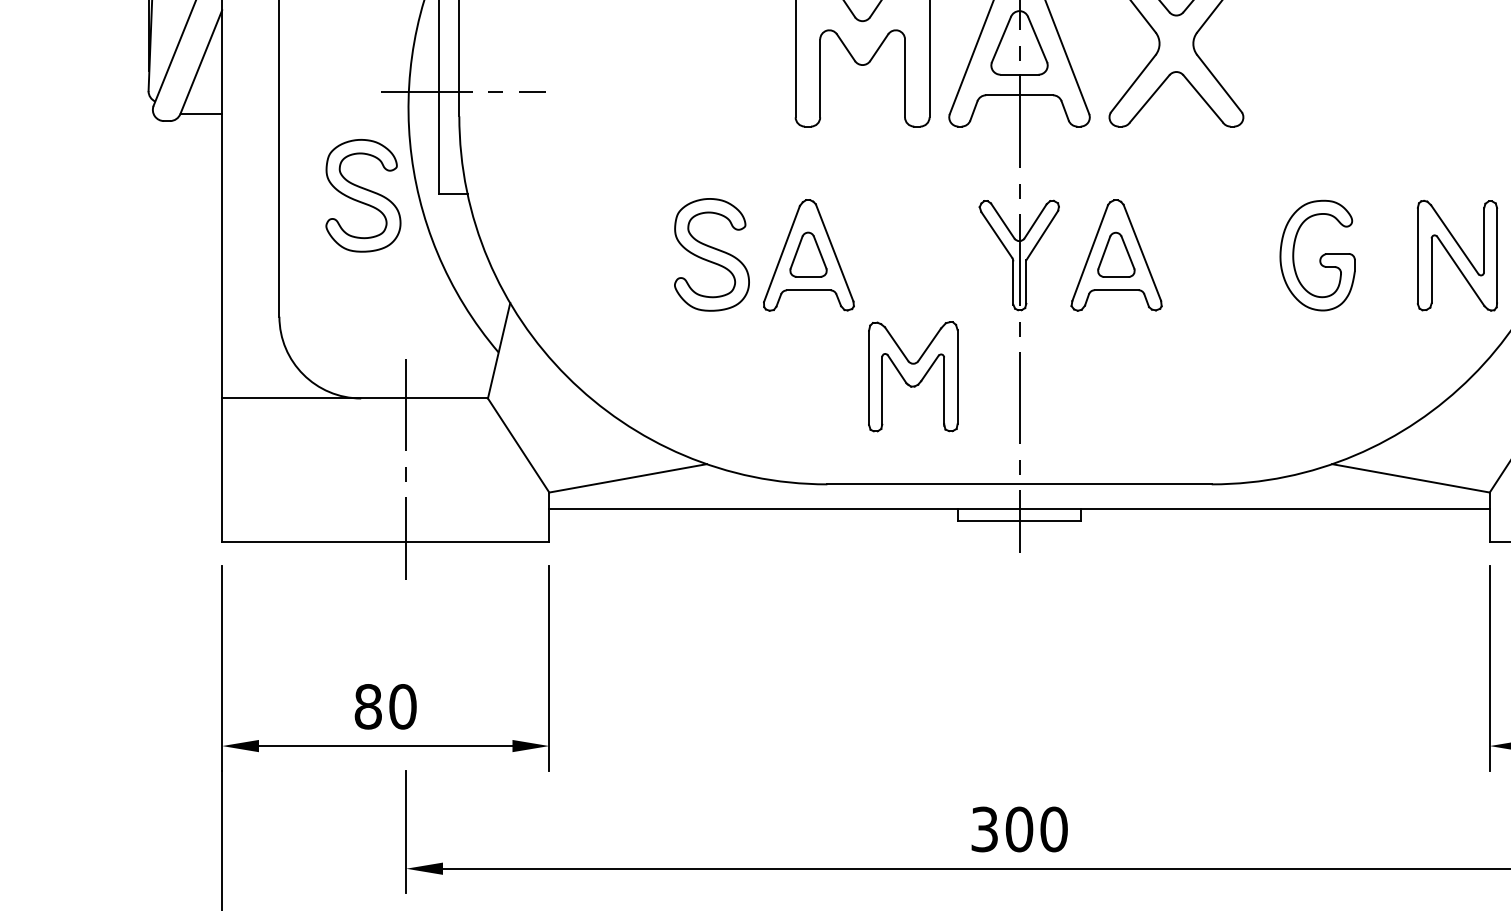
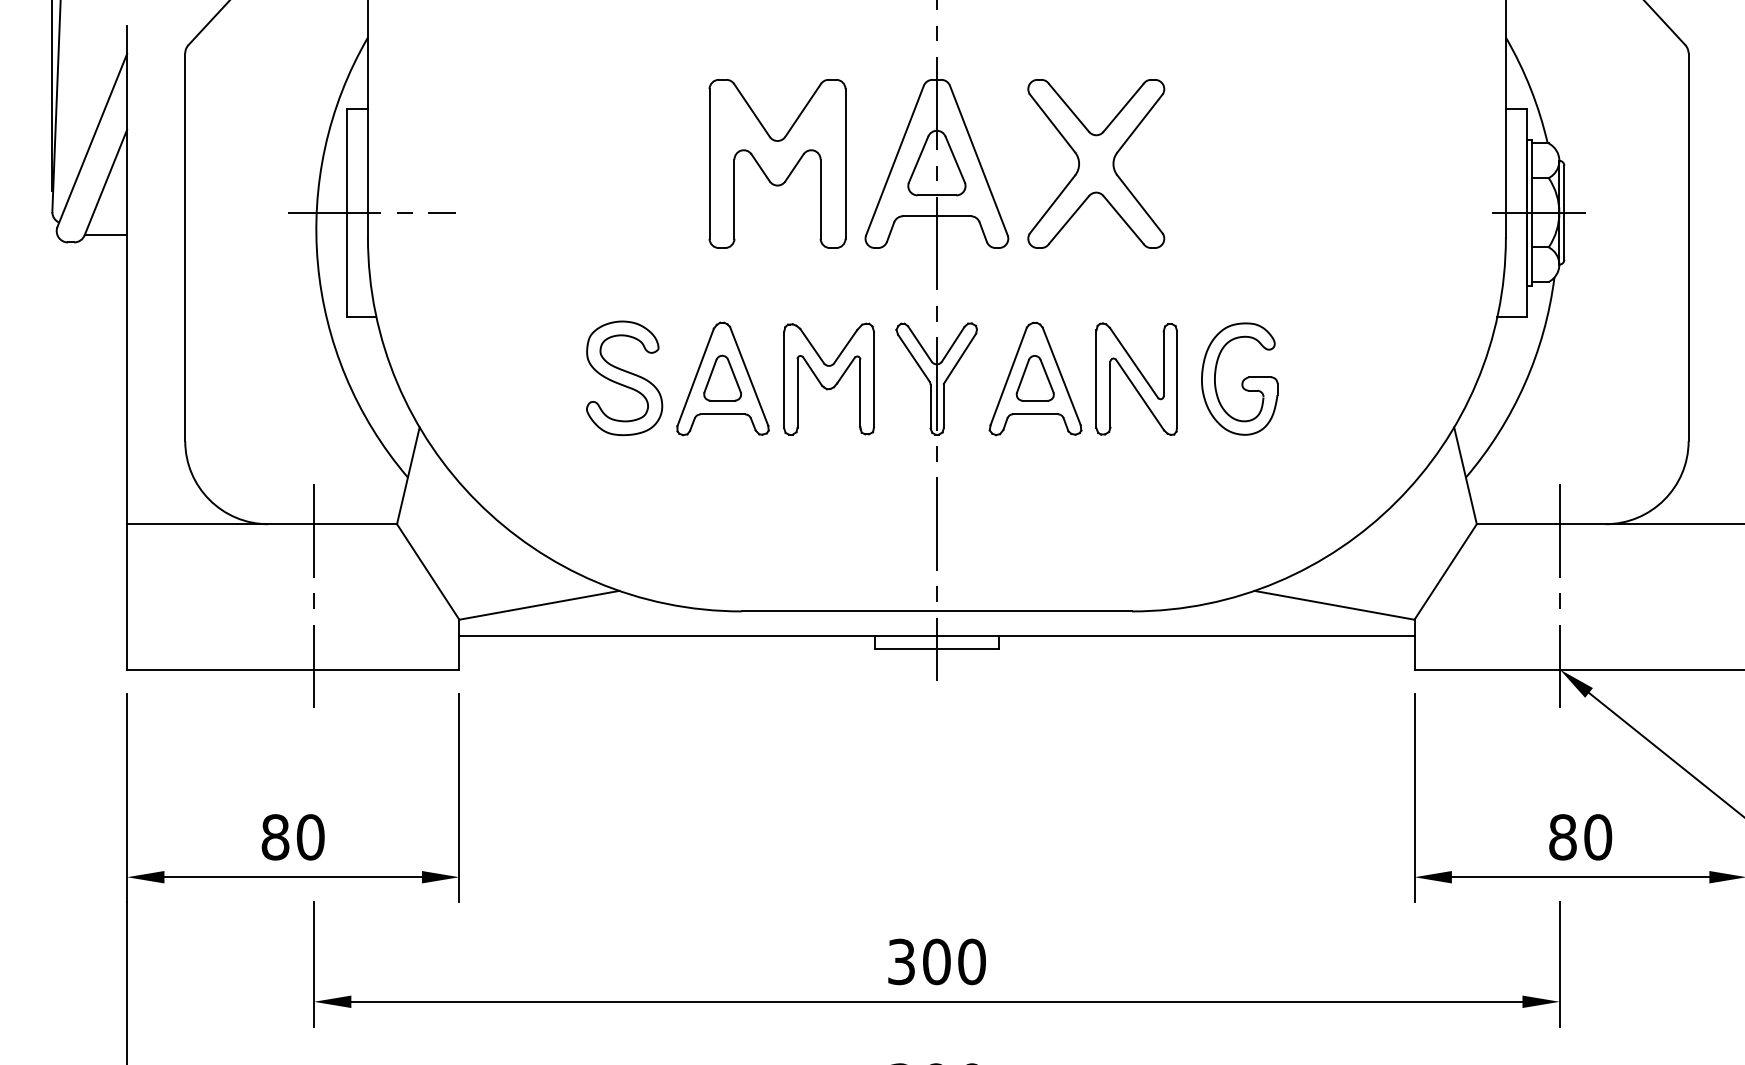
part: (363, 195) -> (270, 318), removed
part: (1457, 255) -> (1136, 378), moved
part: (912, 376) -> (828, 378), moved

